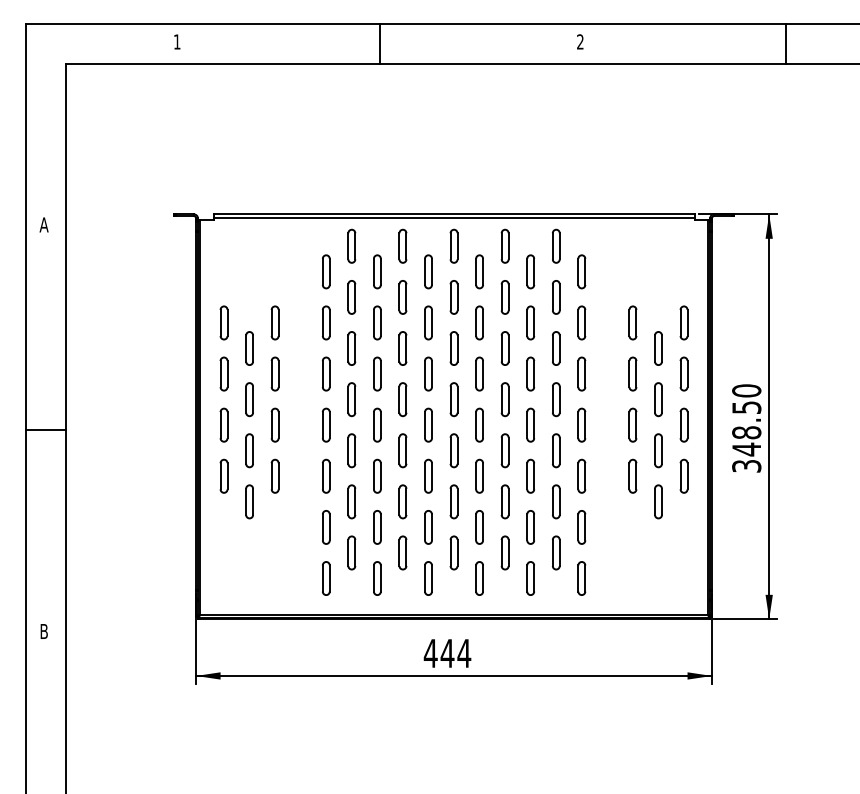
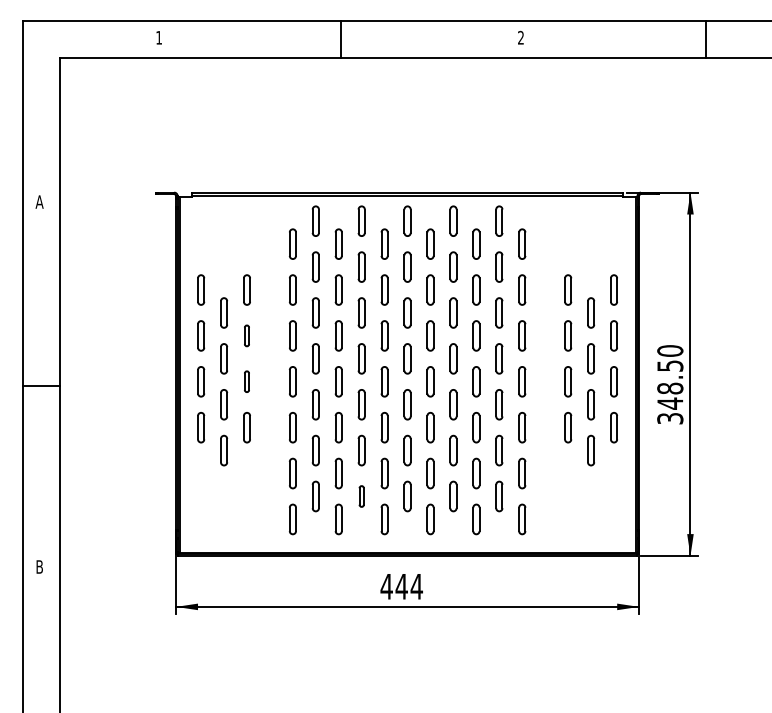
part: (274, 373) -> (246, 335), size x0.7
part: (274, 424) -> (246, 381), size x0.7
part: (402, 552) -> (361, 496), size x0.7

